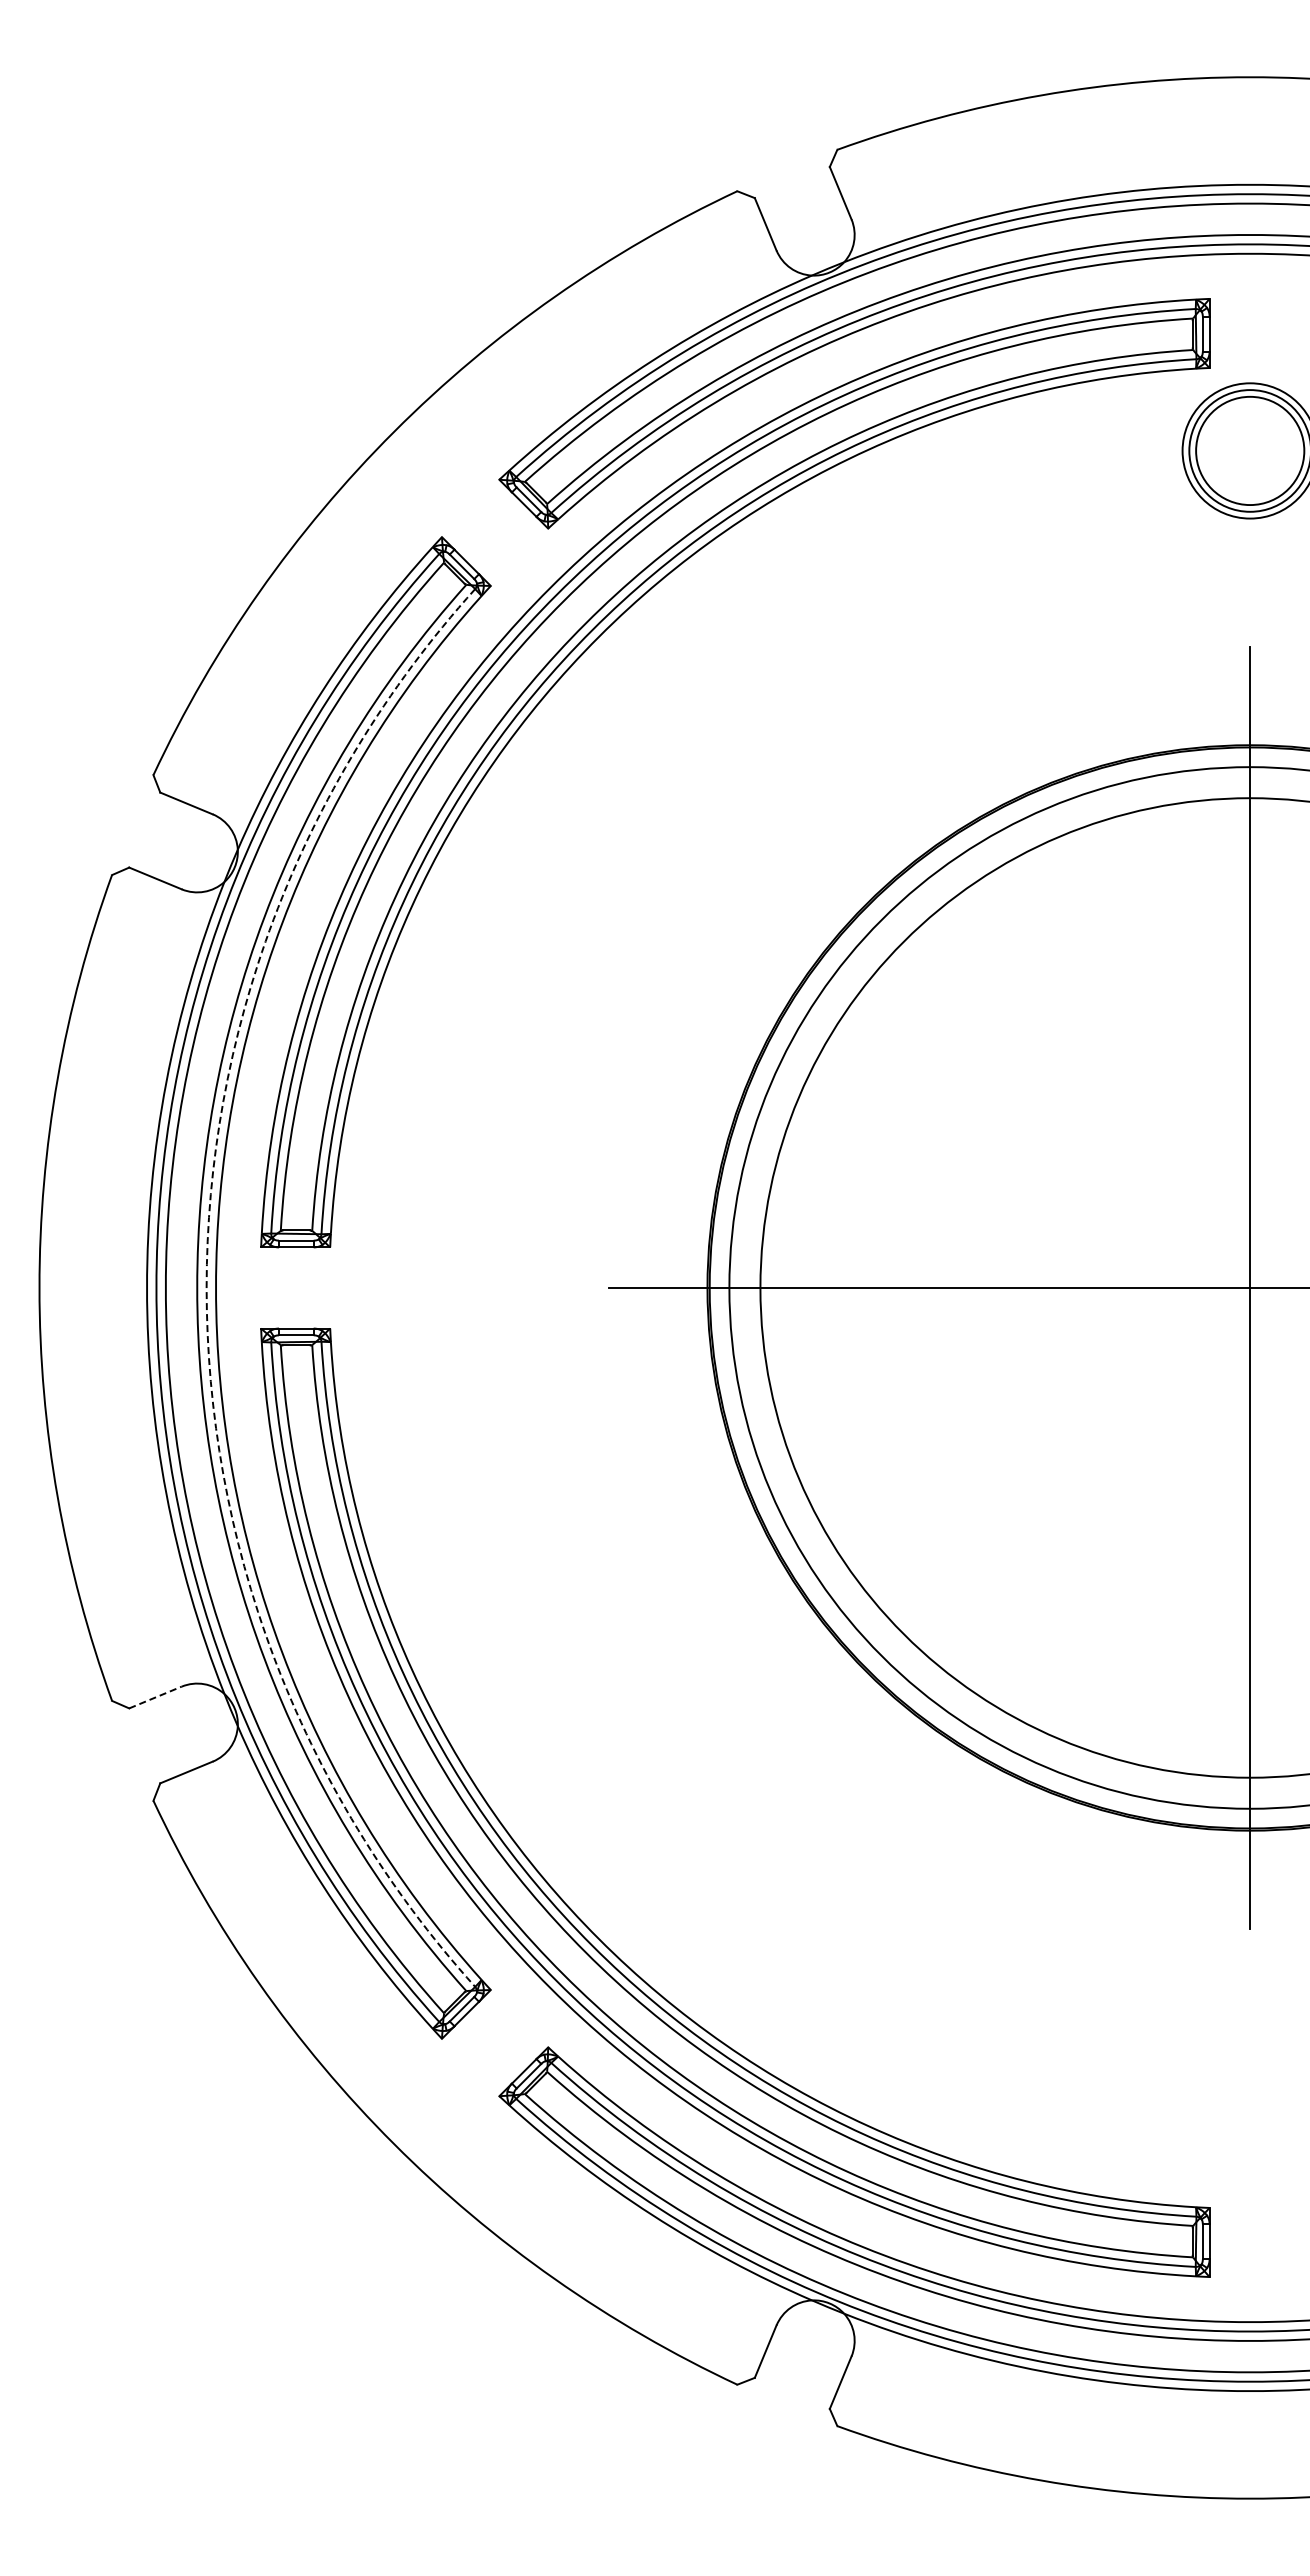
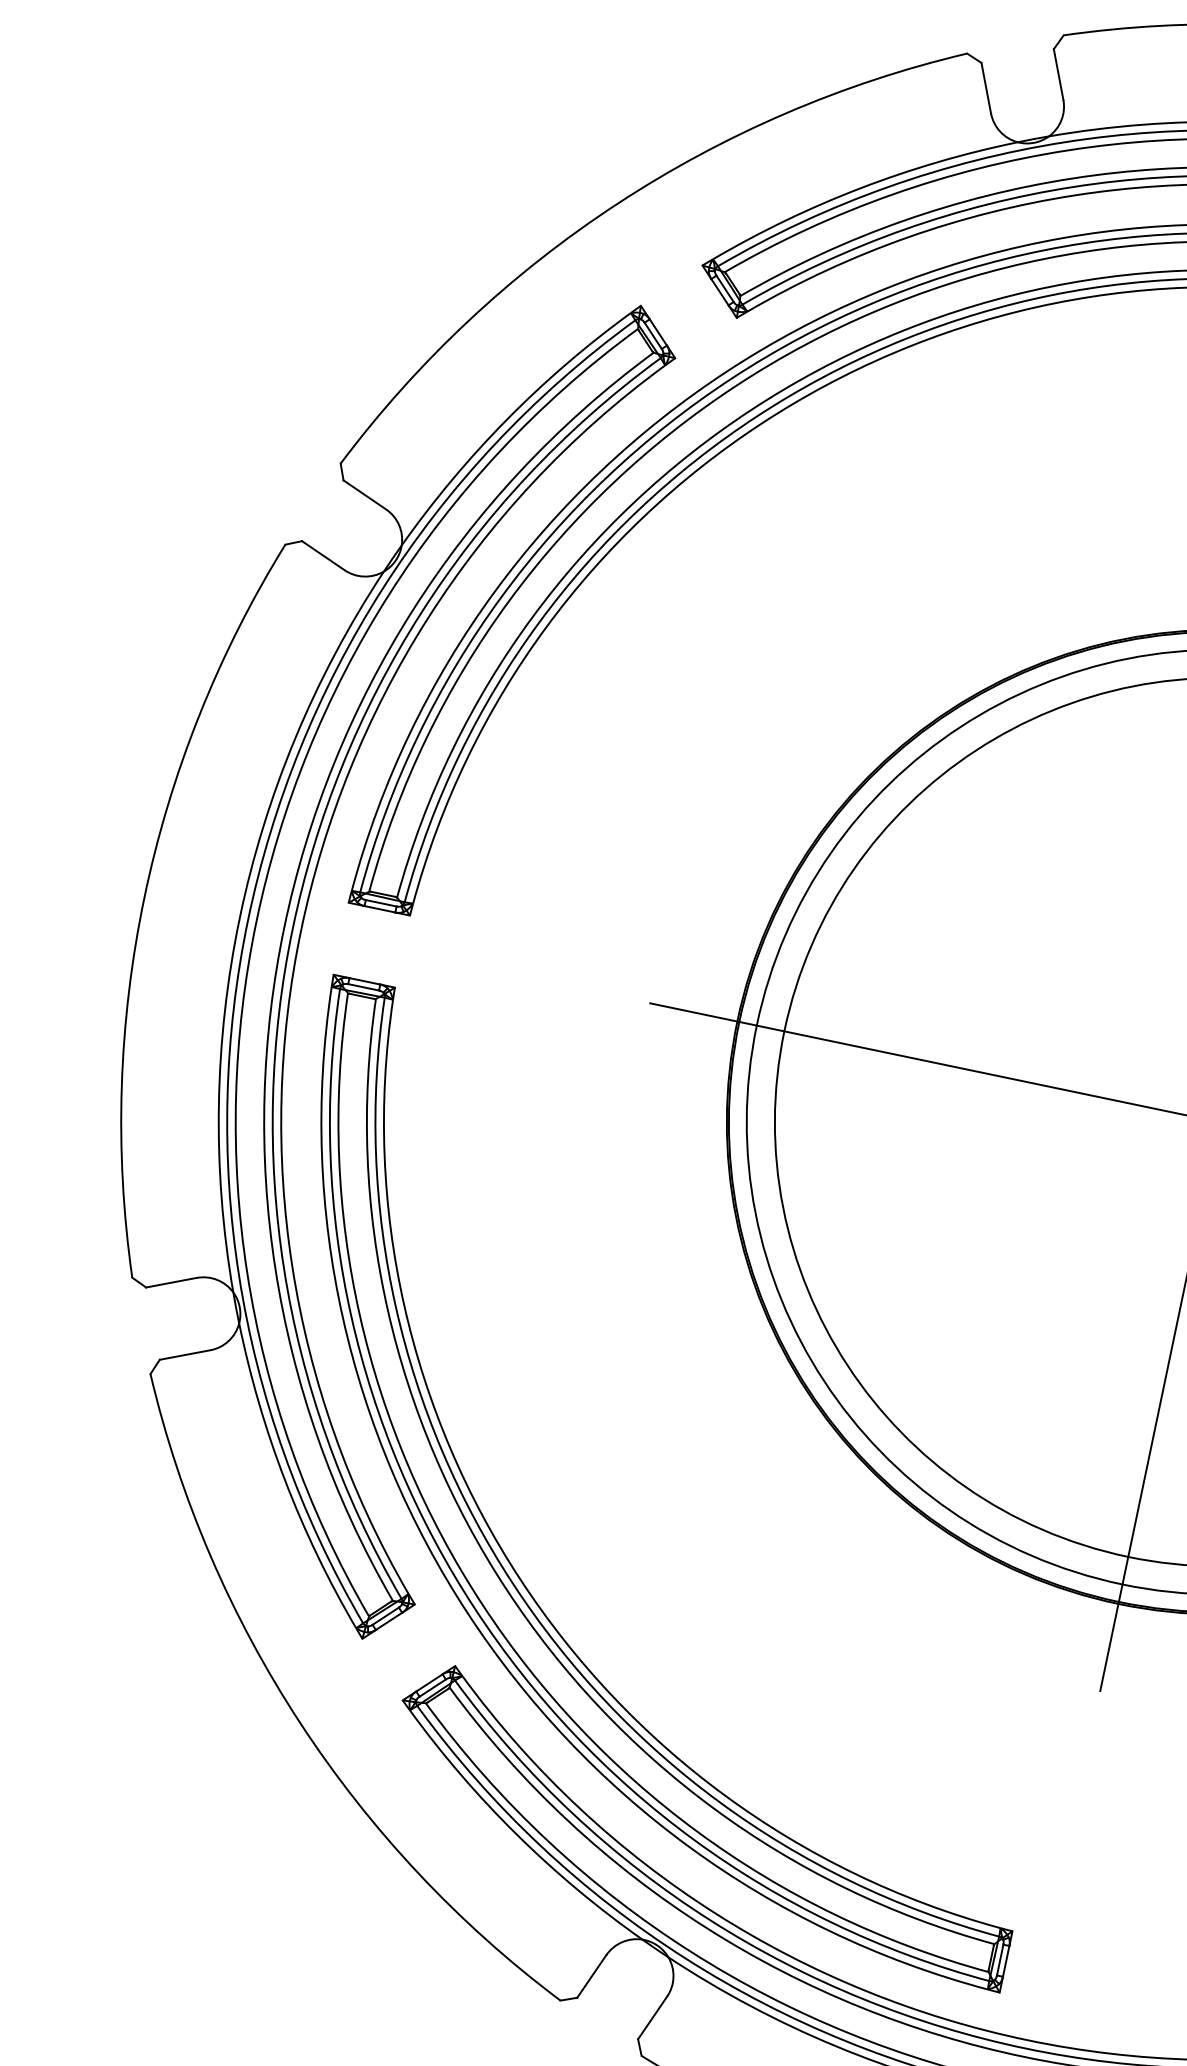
arc: (206, 1287) -> (292, 928), dashed -> solid
line: (155, 1697) -> (171, 1282), dashed -> solid

